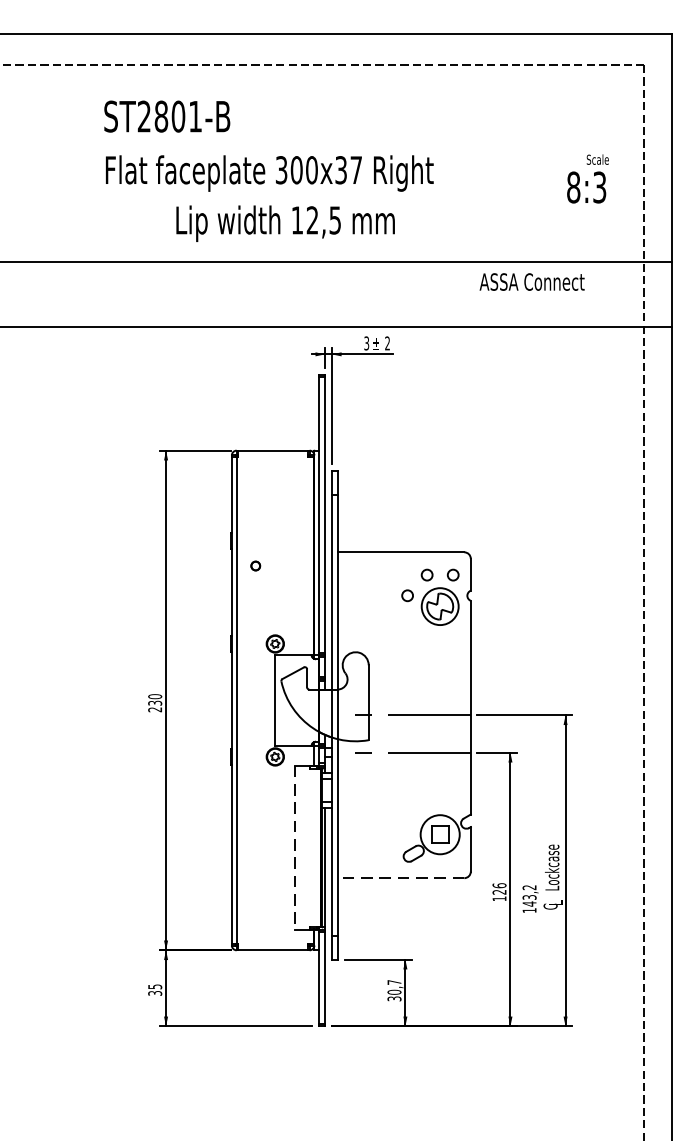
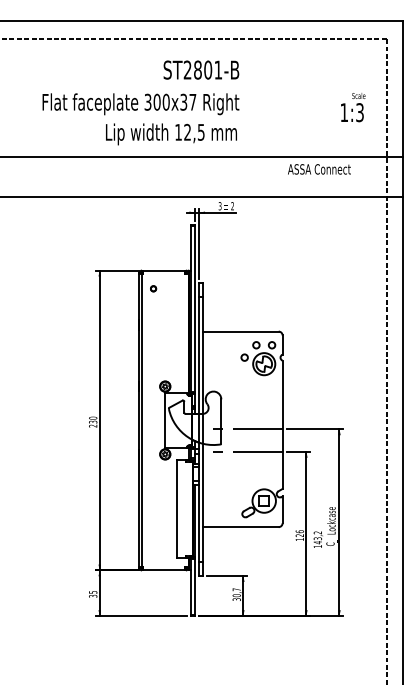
text: (167, 115) -> (201, 69), moved
text: (269, 173) -> (140, 104), moved
text: (573, 187) -> (344, 112), 8:3 -> 1:3
part: (255, 565) -> (153, 288), moved
line: (295, 848) -> (177, 509), dashed -> solid
line: (400, 878) -> (240, 527), dashed -> solid

